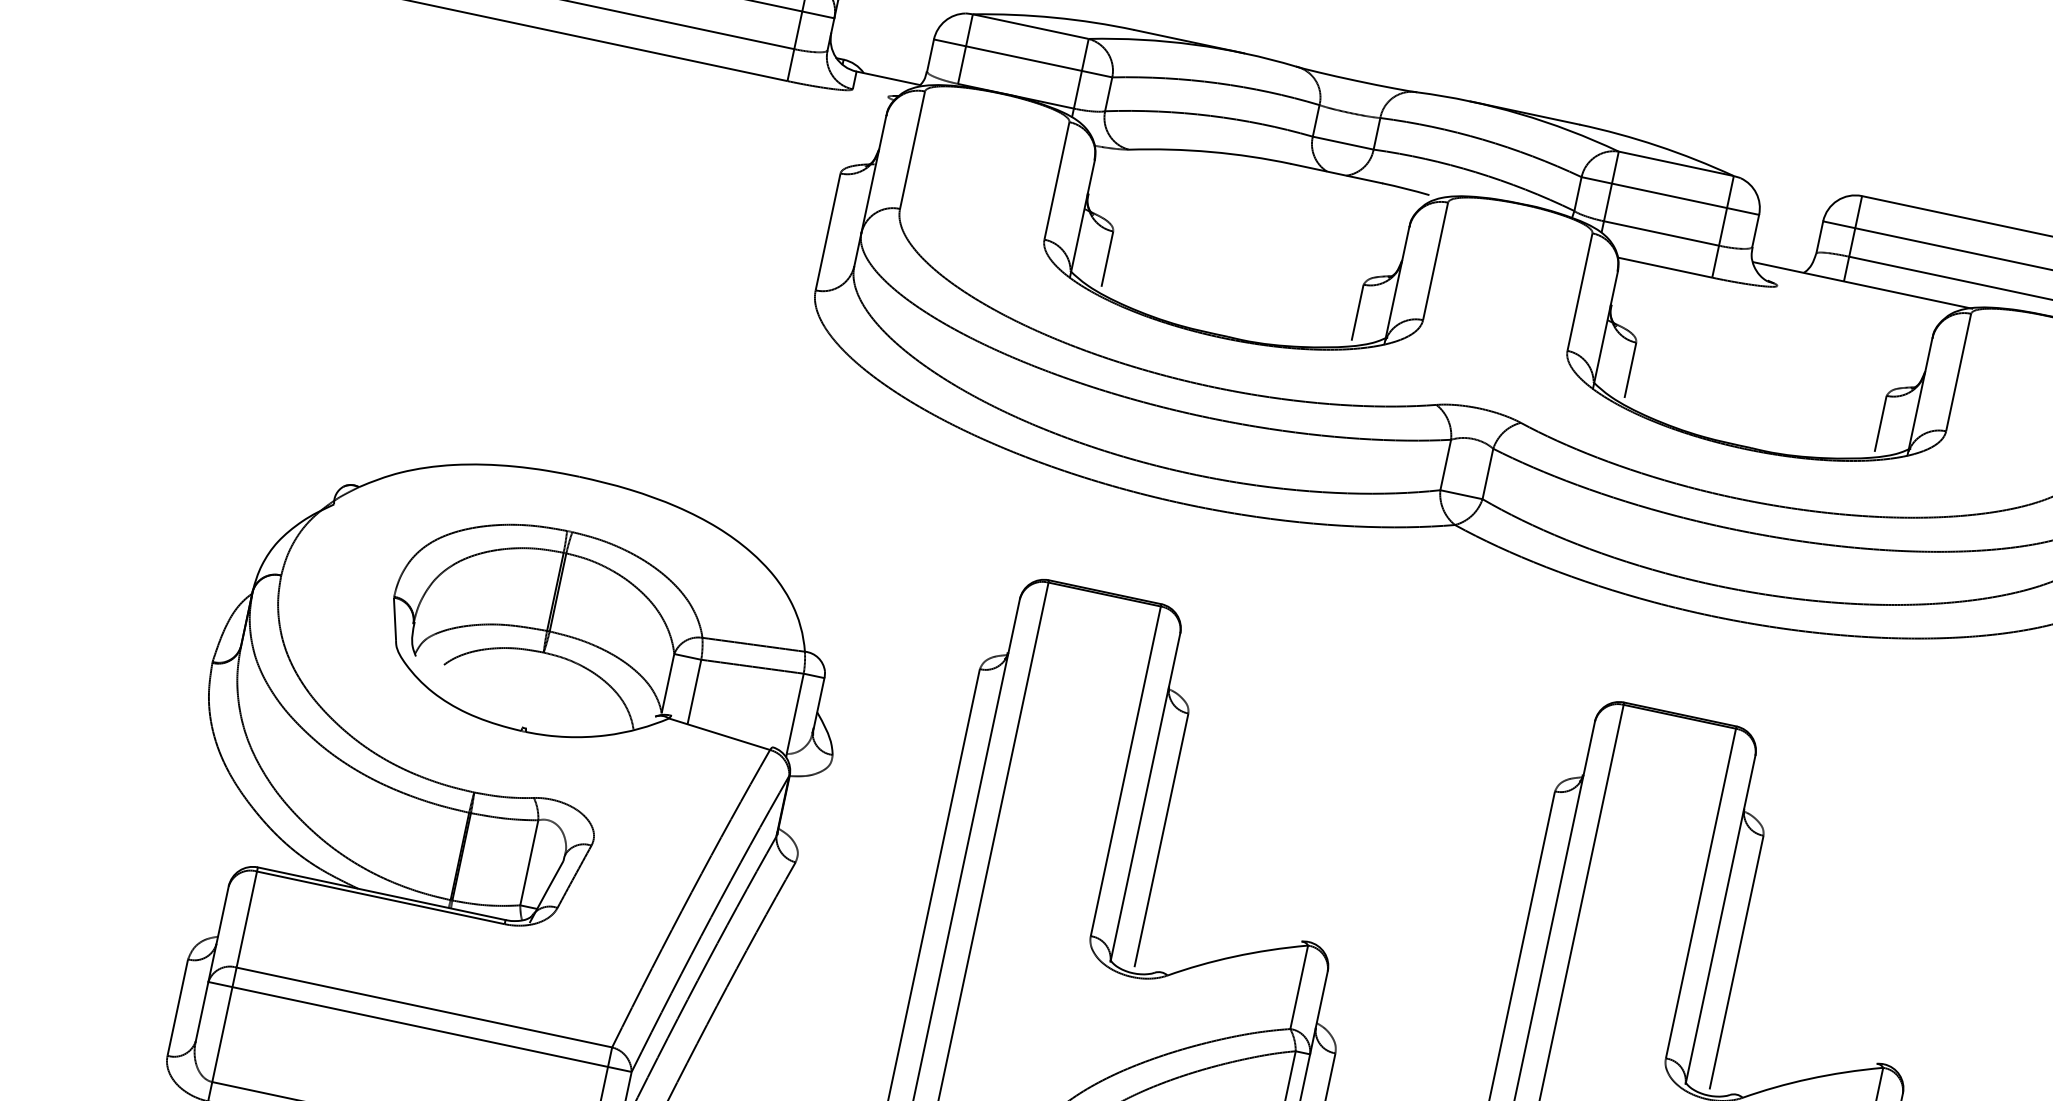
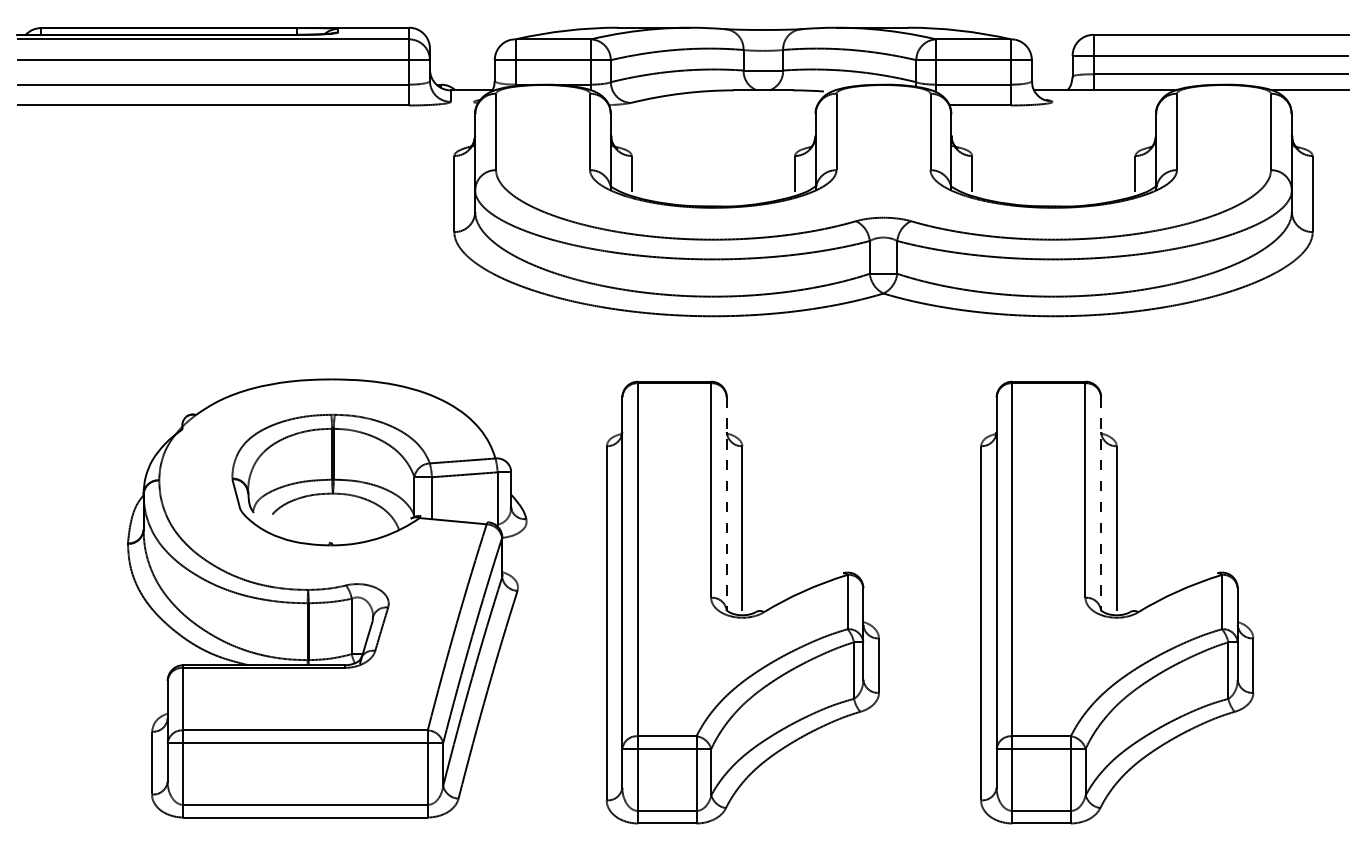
line: (1144, 797) -> (726, 504), solid -> dashed
line: (1721, 920) -> (1101, 504), solid -> dashed

